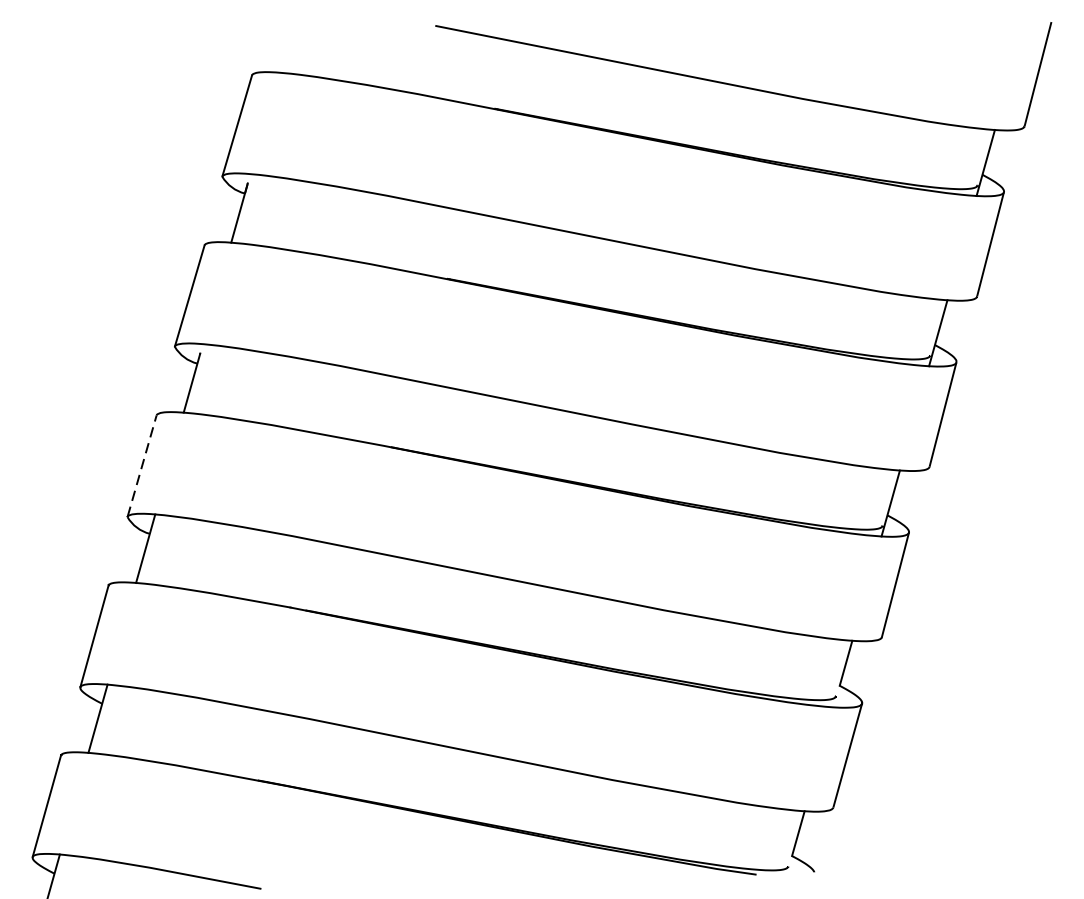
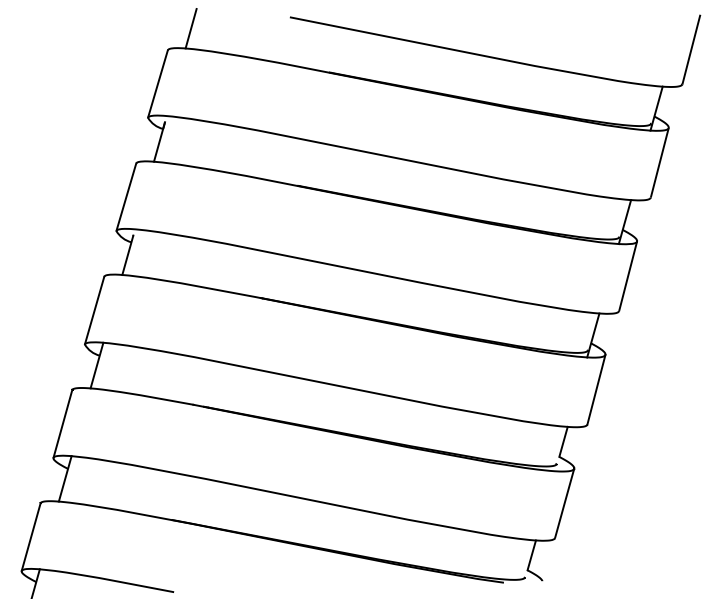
line: (286, 42) -> (190, 28), added
line: (141, 466) -> (94, 310), dashed -> solid

